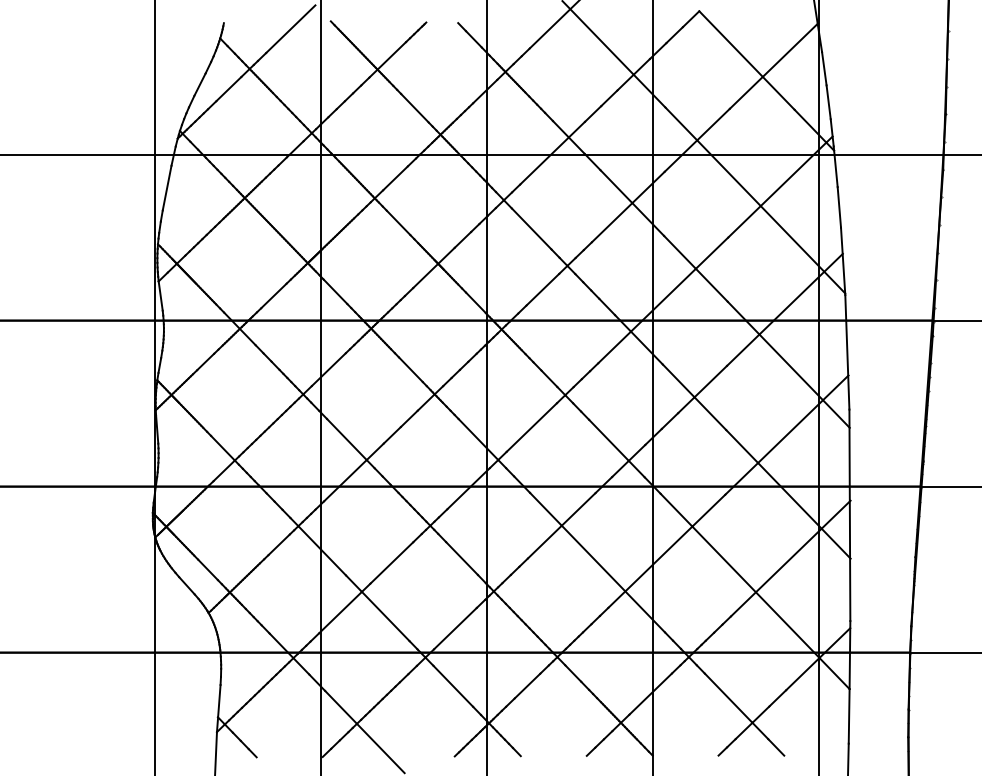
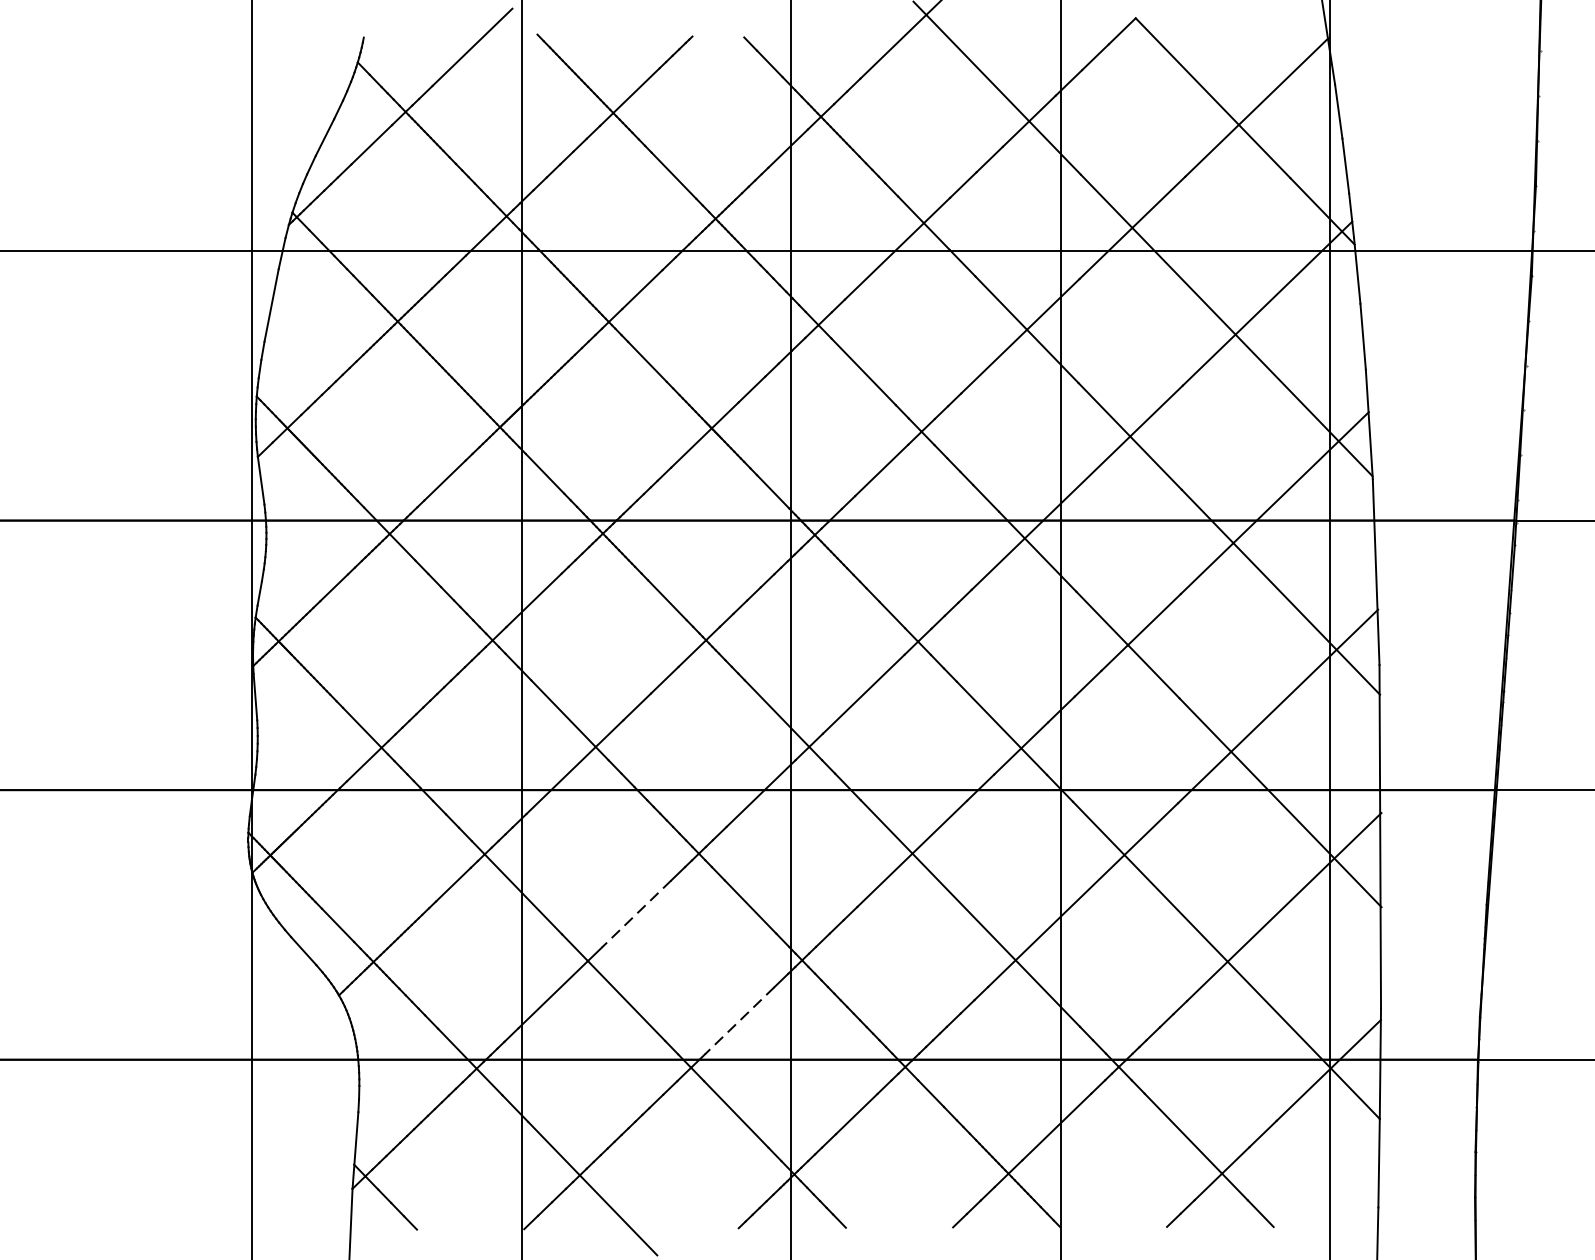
line: (391, 562) -> (635, 913), solid -> dashed
line: (455, 628) -> (739, 1020), solid -> dashed

